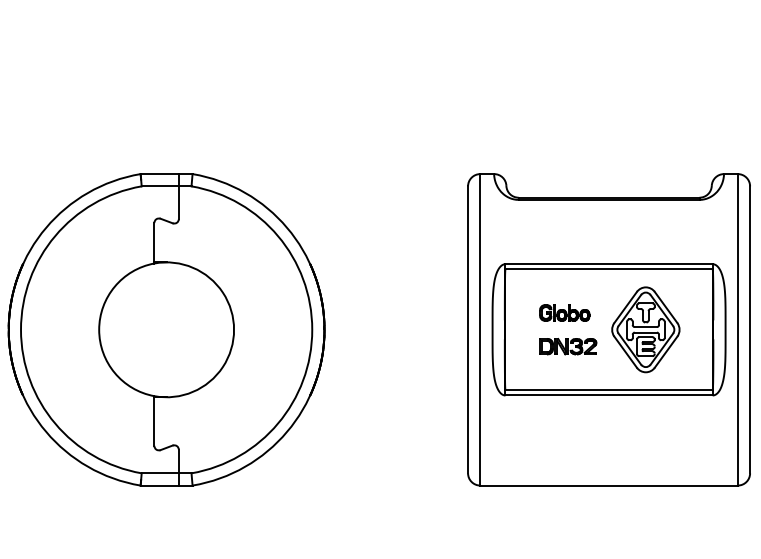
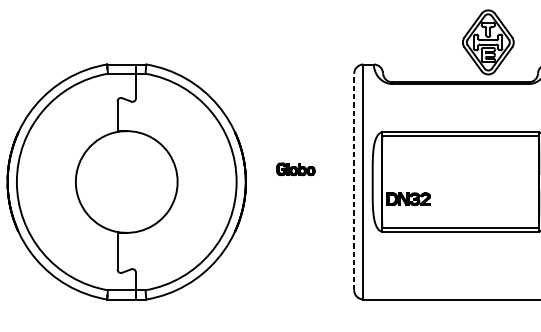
part: (564, 312) -> (295, 168), moved
line: (468, 329) -> (354, 181), solid -> dashed
part: (645, 329) -> (488, 42), moved
part: (568, 346) -> (408, 199), moved

